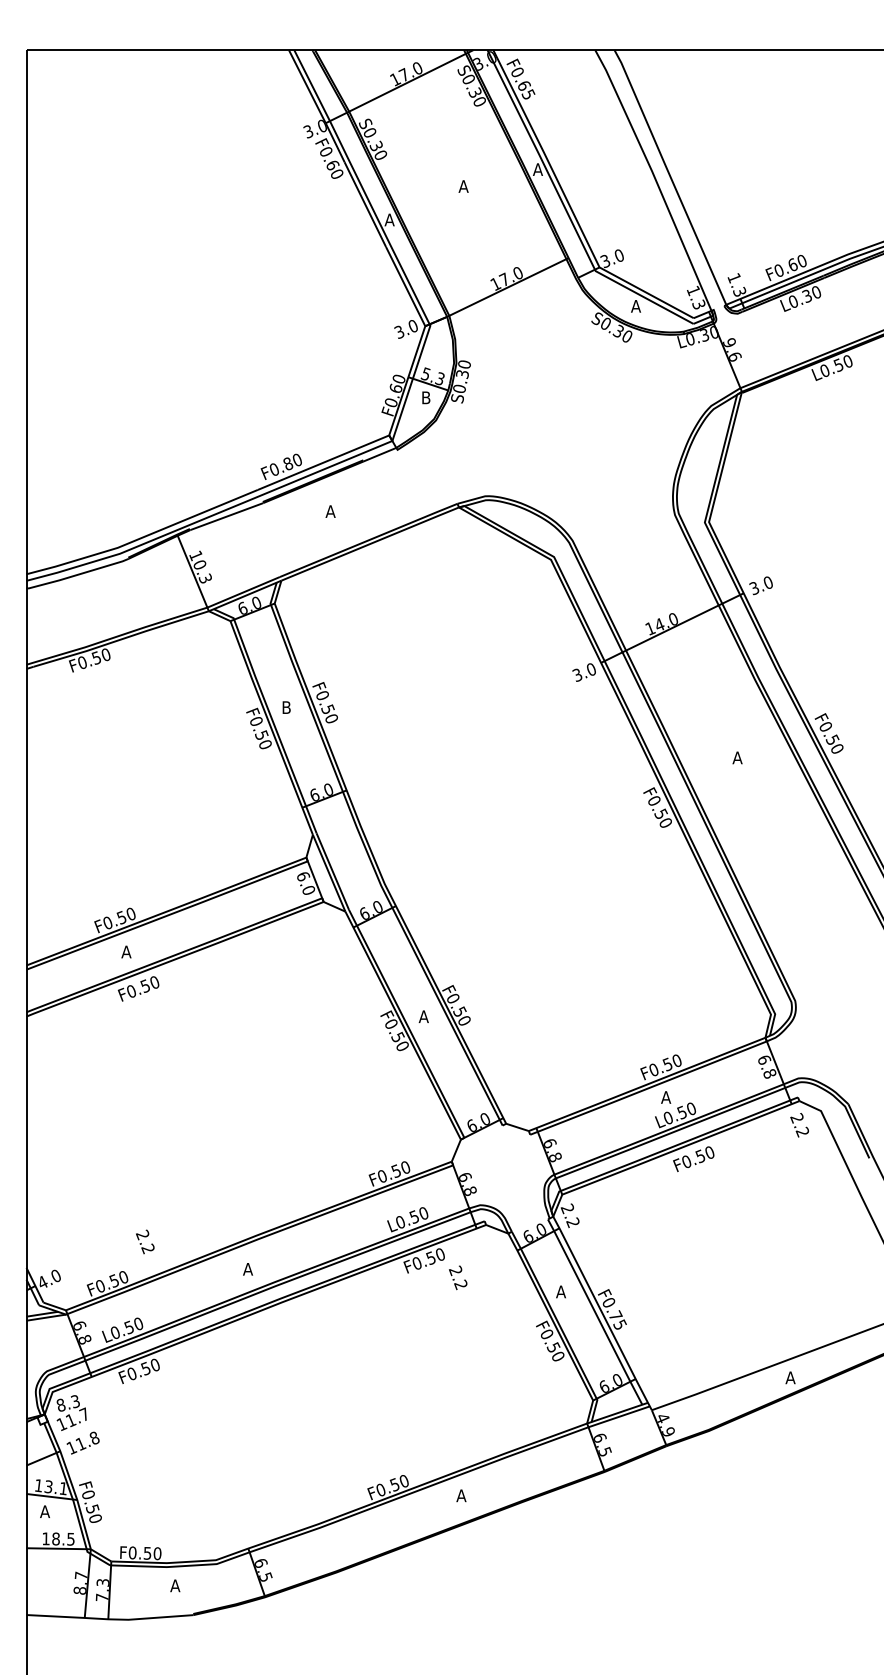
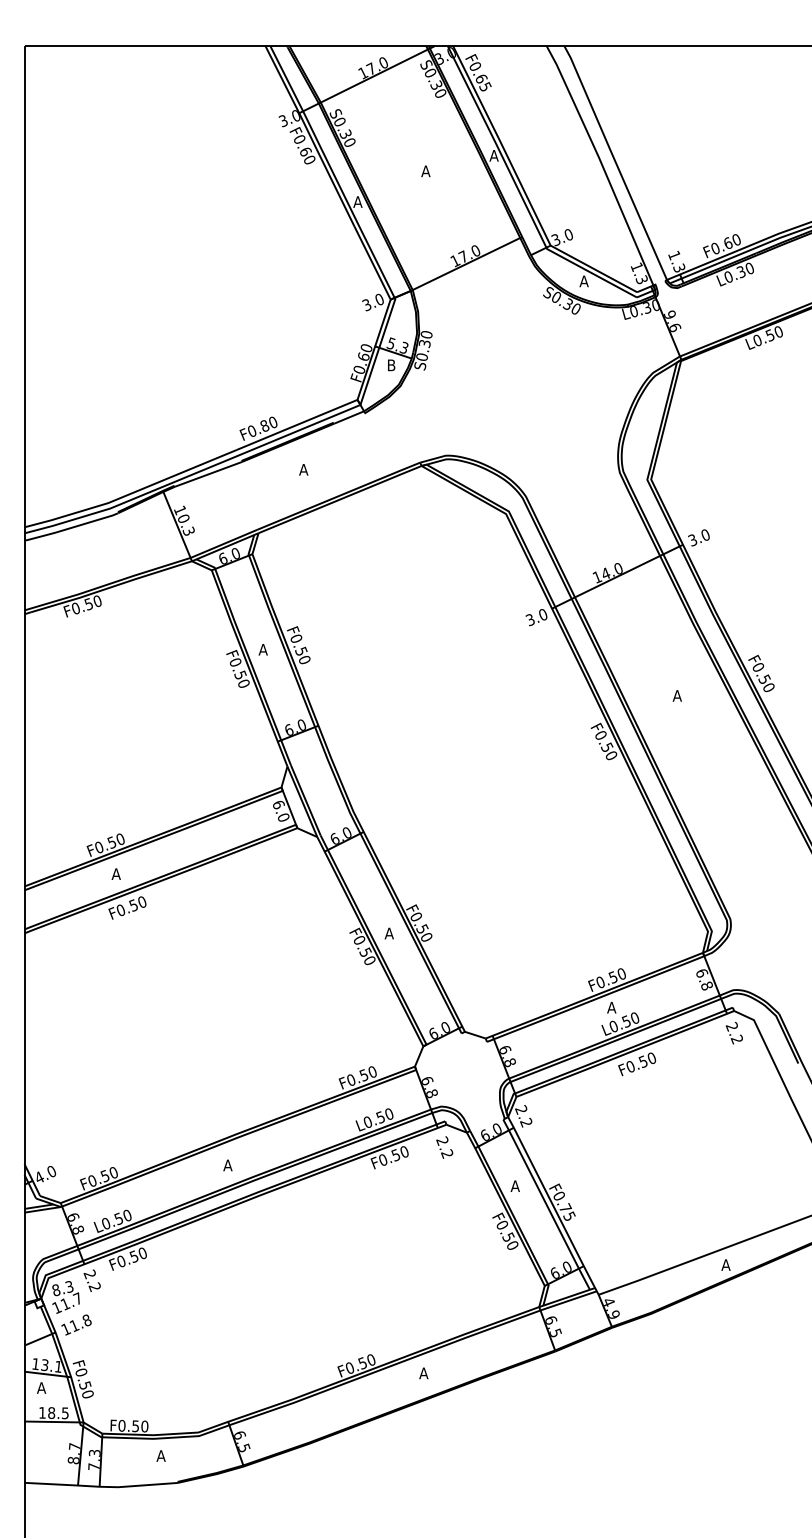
text: (286, 707) -> (263, 649), B -> A
text: (145, 1241) -> (92, 1280), moved
text: (458, 1277) -> (445, 1147), moved

